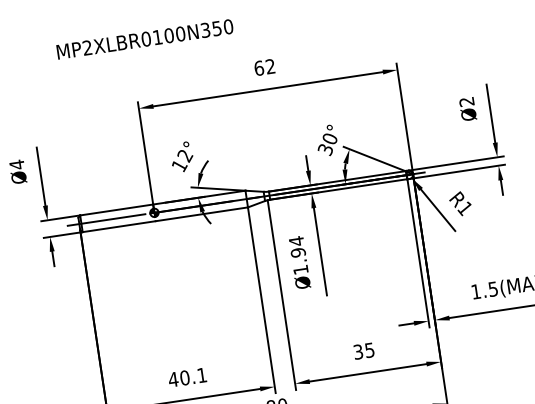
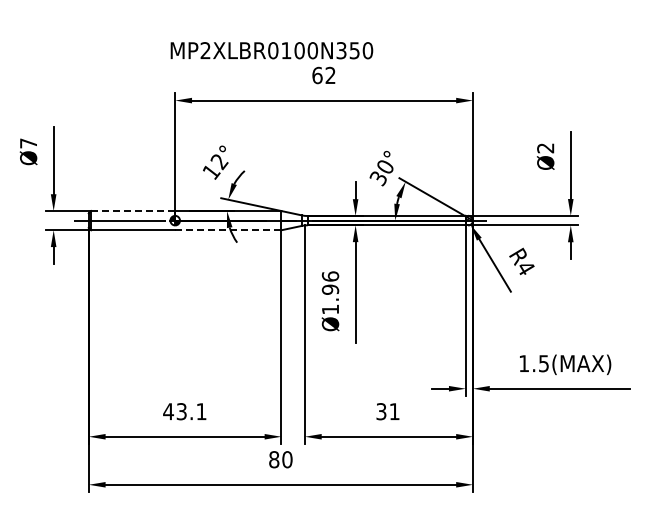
text: (144, 39) -> (271, 50), moved
text: (16, 164) -> (28, 143), Ø4 -> Ø7
text: (464, 208) -> (525, 268), R1 -> R4
line: (116, 210) -> (132, 211), solid -> dashed
line: (201, 214) -> (228, 230), solid -> dashed
text: (296, 241) -> (330, 276), Ø1.94 -> Ø1.96
text: (369, 350) -> (394, 411), 35 -> 31
text: (184, 377) -> (181, 411), 40.1 -> 43.1

